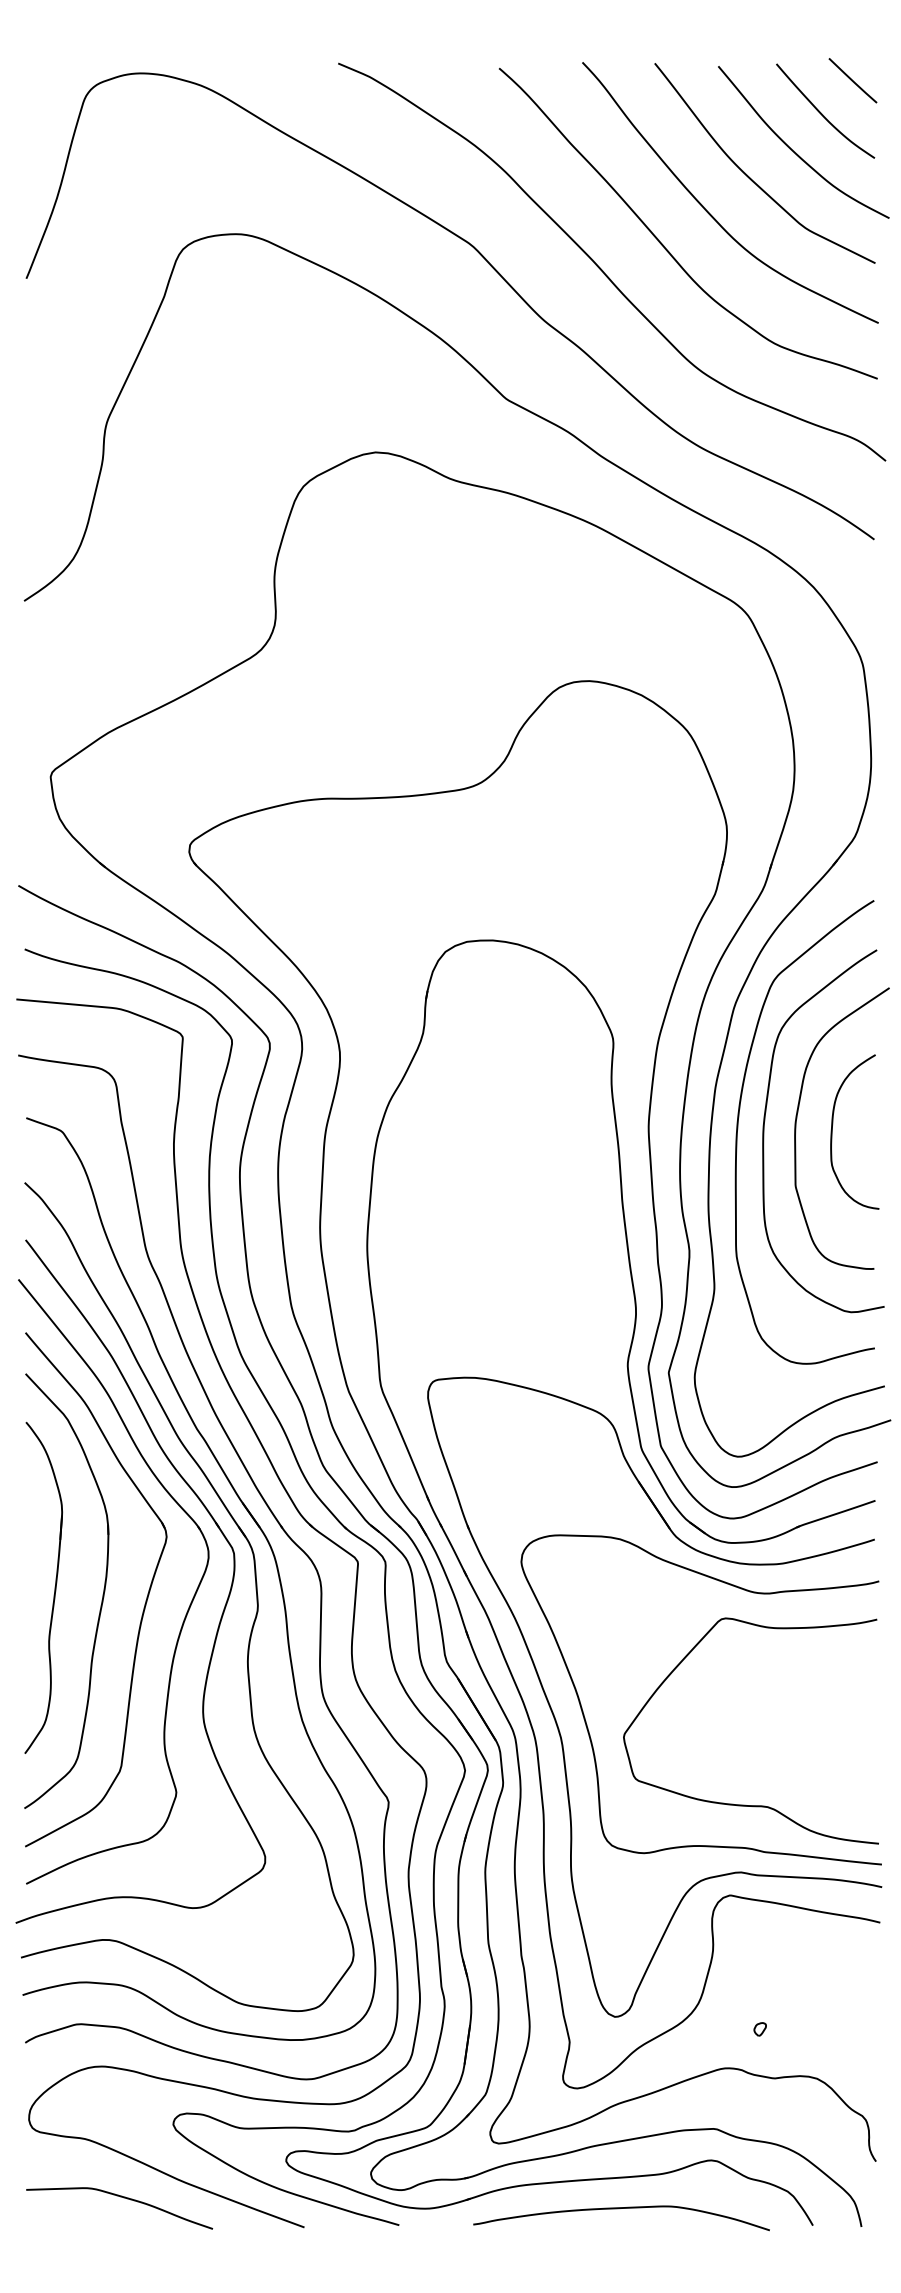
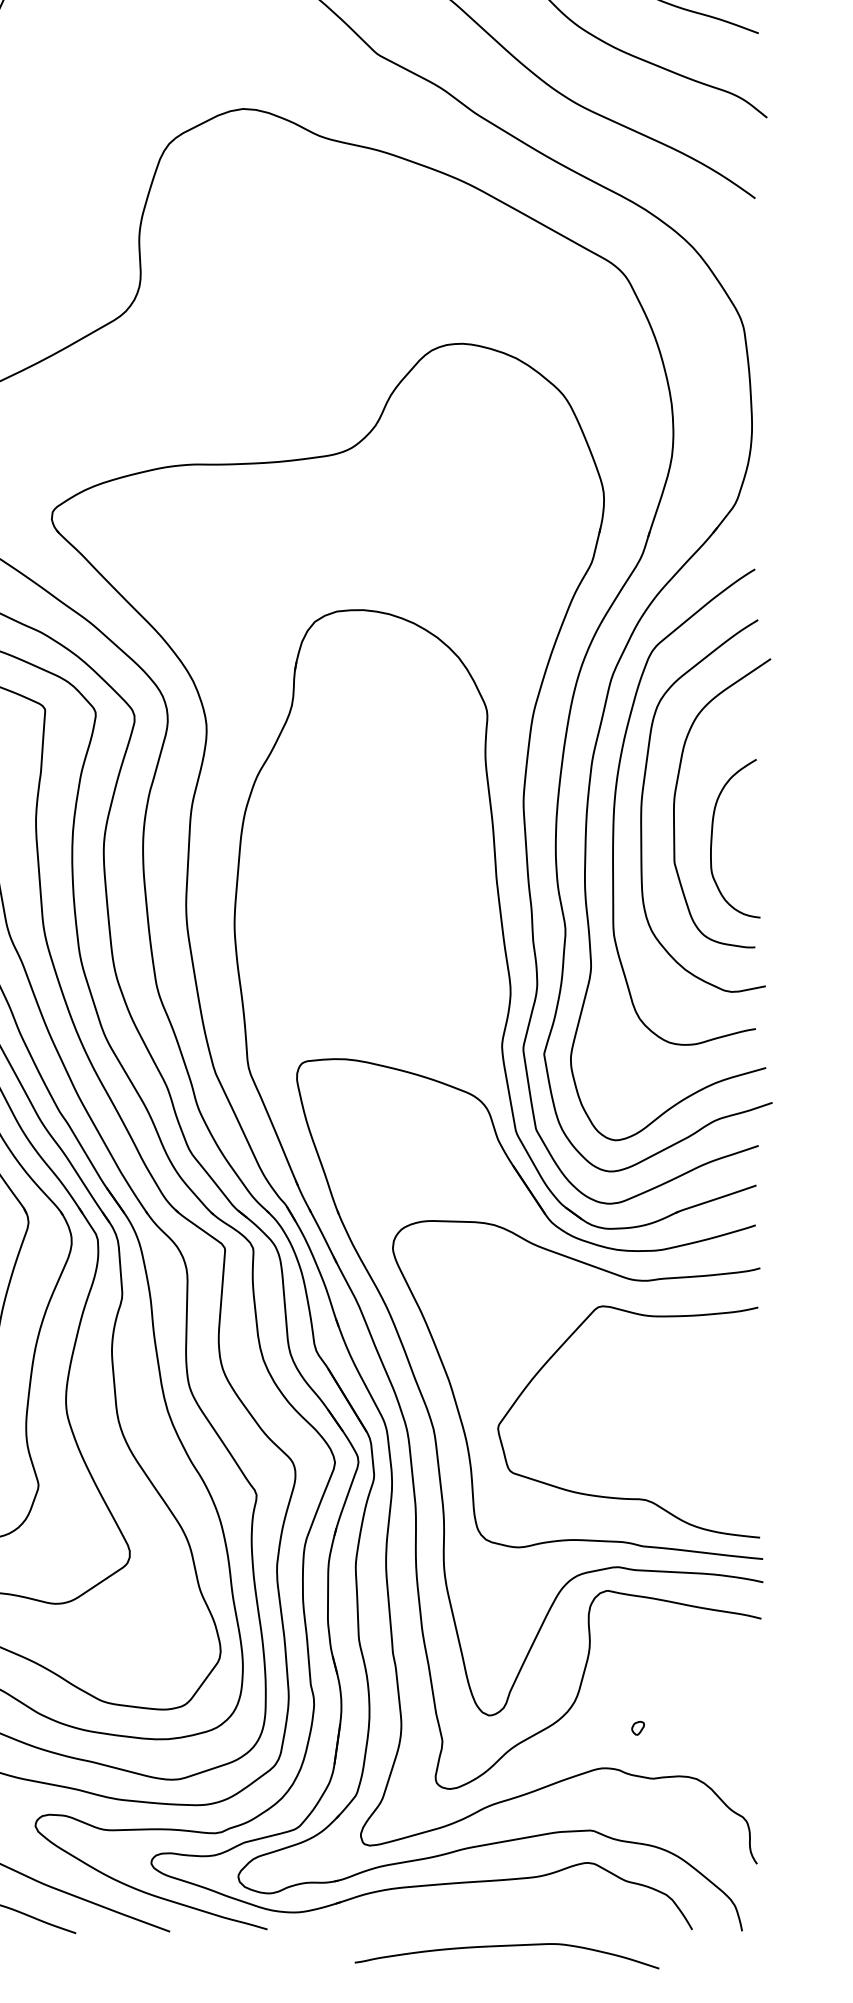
curve: (832, 1131) -> (712, 838), moved
curve: (619, 2209) -> (504, 1947), moved

